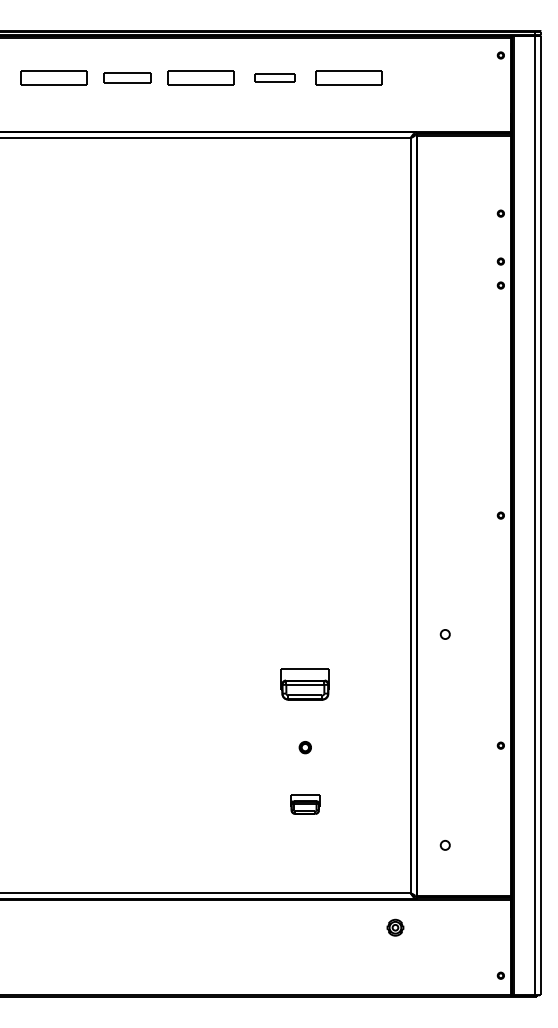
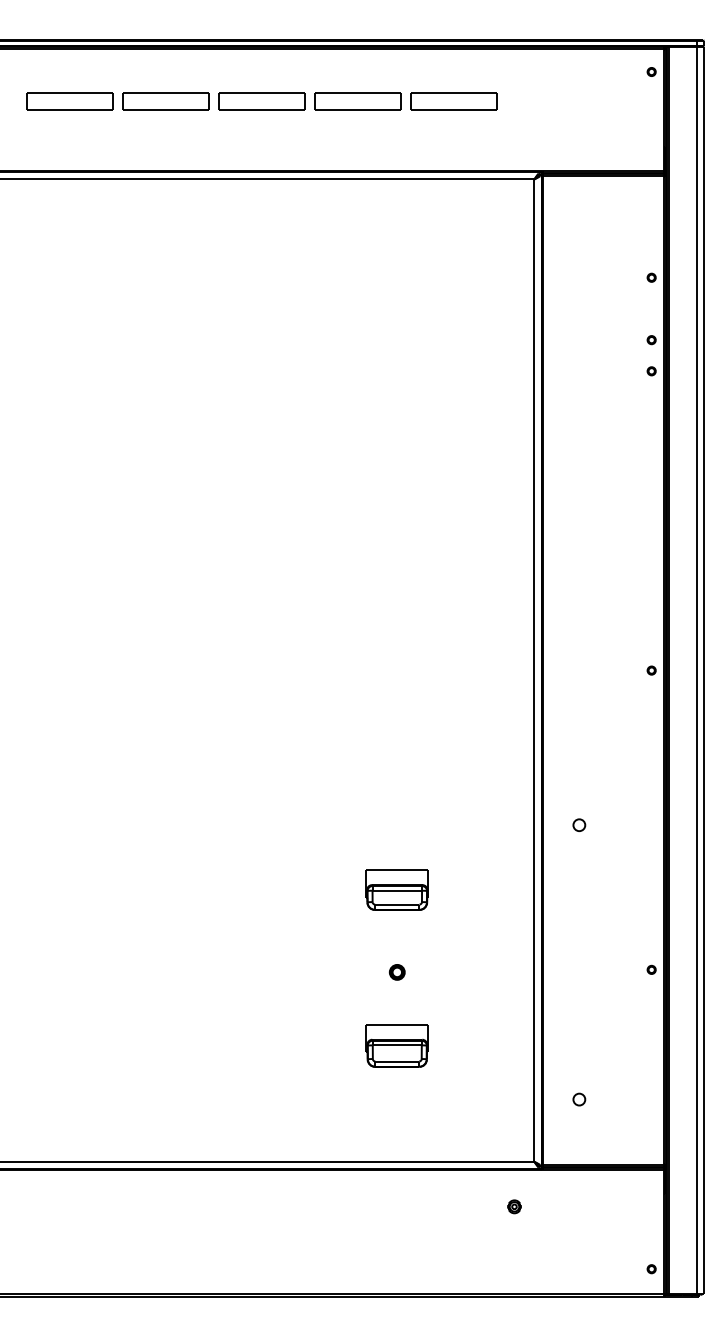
part: (127, 78) -> (165, 101), size x1.43
part: (274, 78) -> (357, 101), size x1.67
part: (304, 803) -> (396, 1045), size x1.67
part: (395, 927) -> (514, 1206), size x0.62

